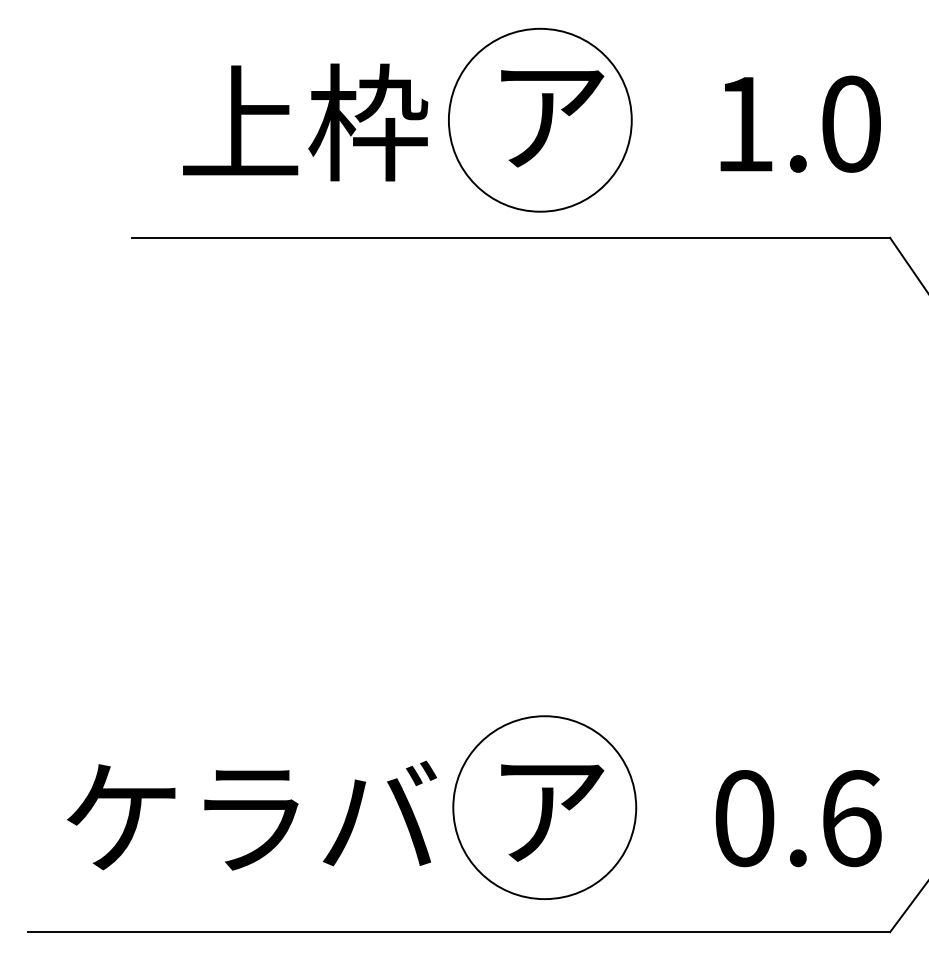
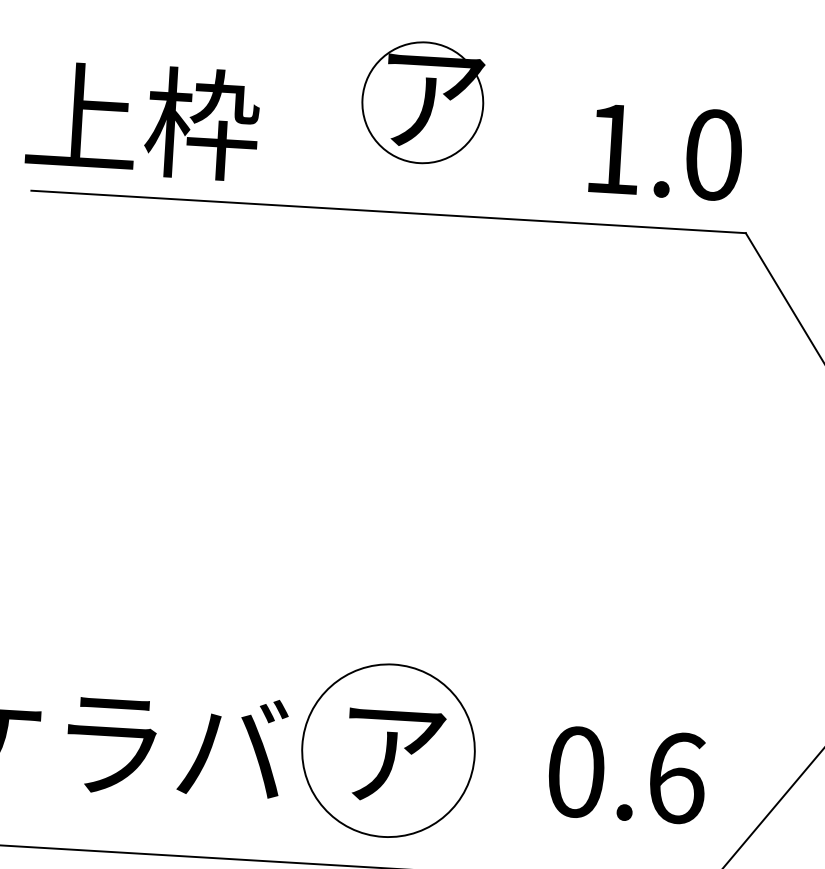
circle: (539, 119) -> (422, 102), size x0.7
text: (305, 122) -> (142, 120), moved
text: (800, 123) -> (665, 151), moved

